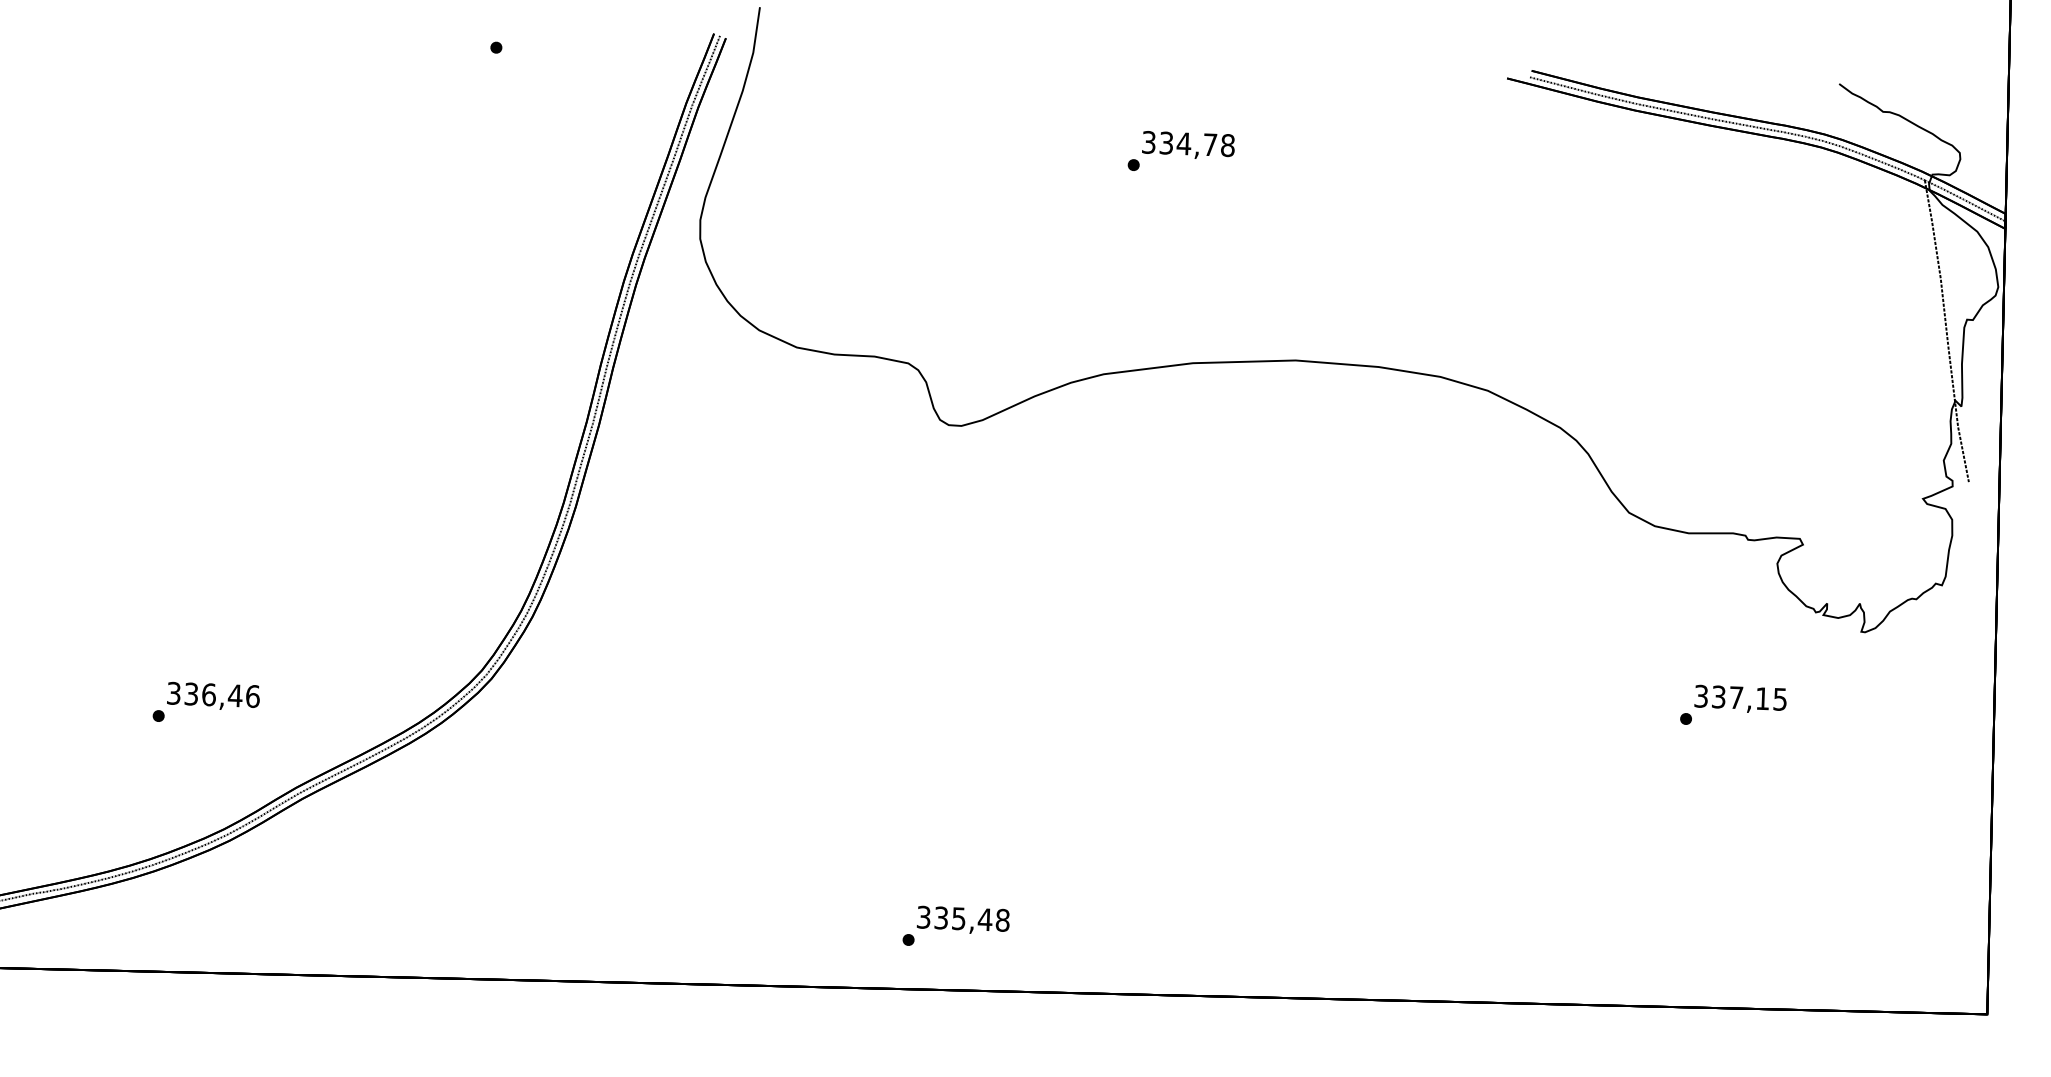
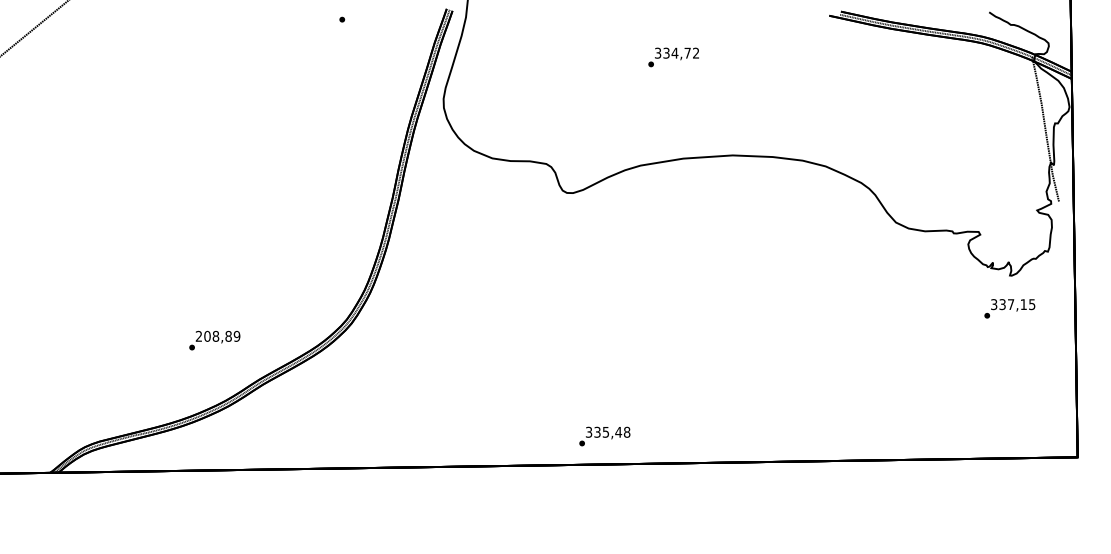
text: (1228, 144) -> (696, 52), 334,78 -> 334,72
text: (212, 693) -> (217, 335), 336,46 -> 208,89
text: (1732, 705) -> (1009, 308), moved
text: (955, 927) -> (604, 436), moved

